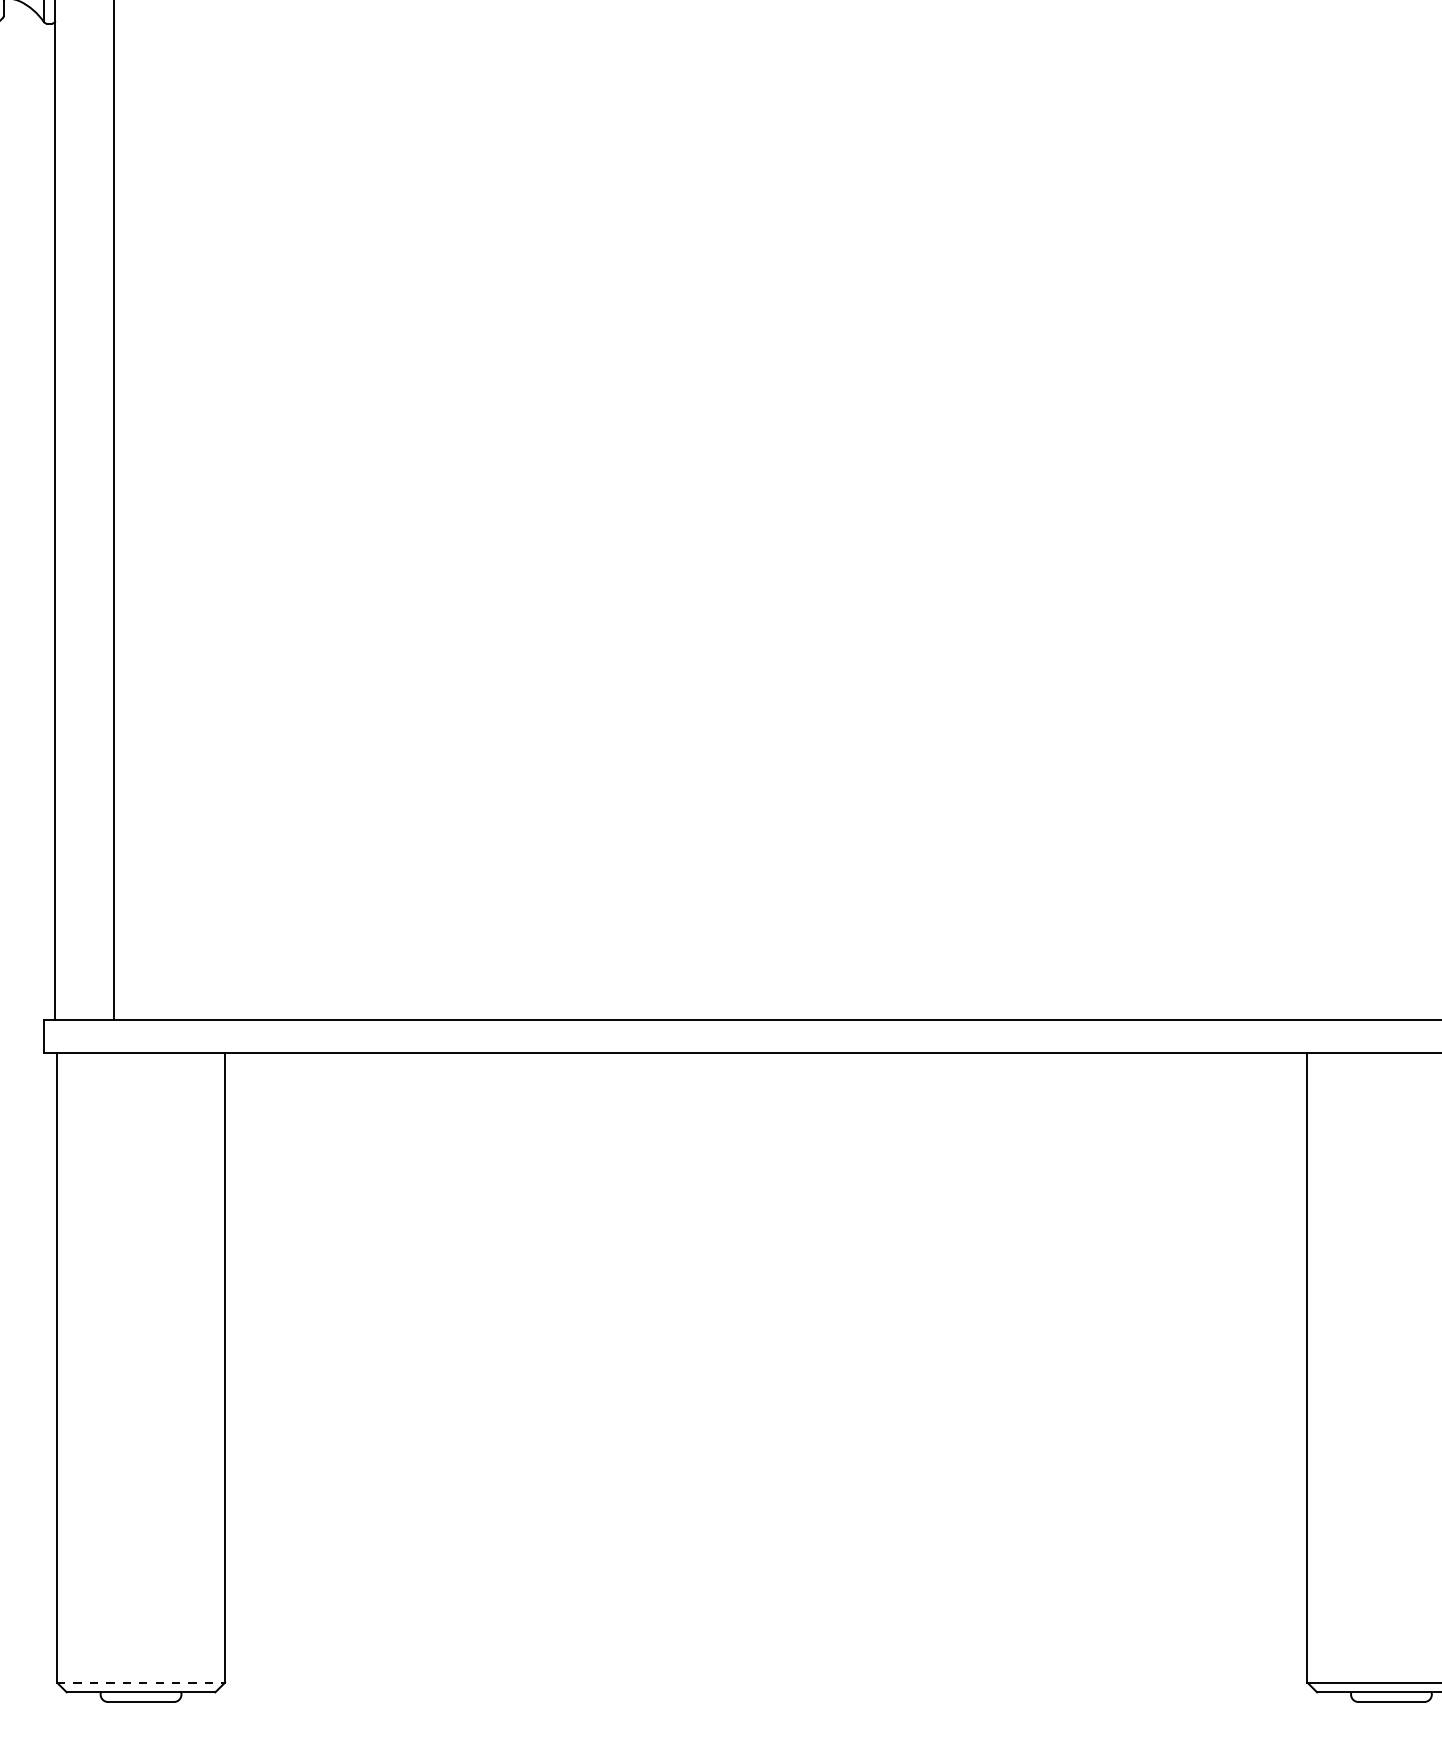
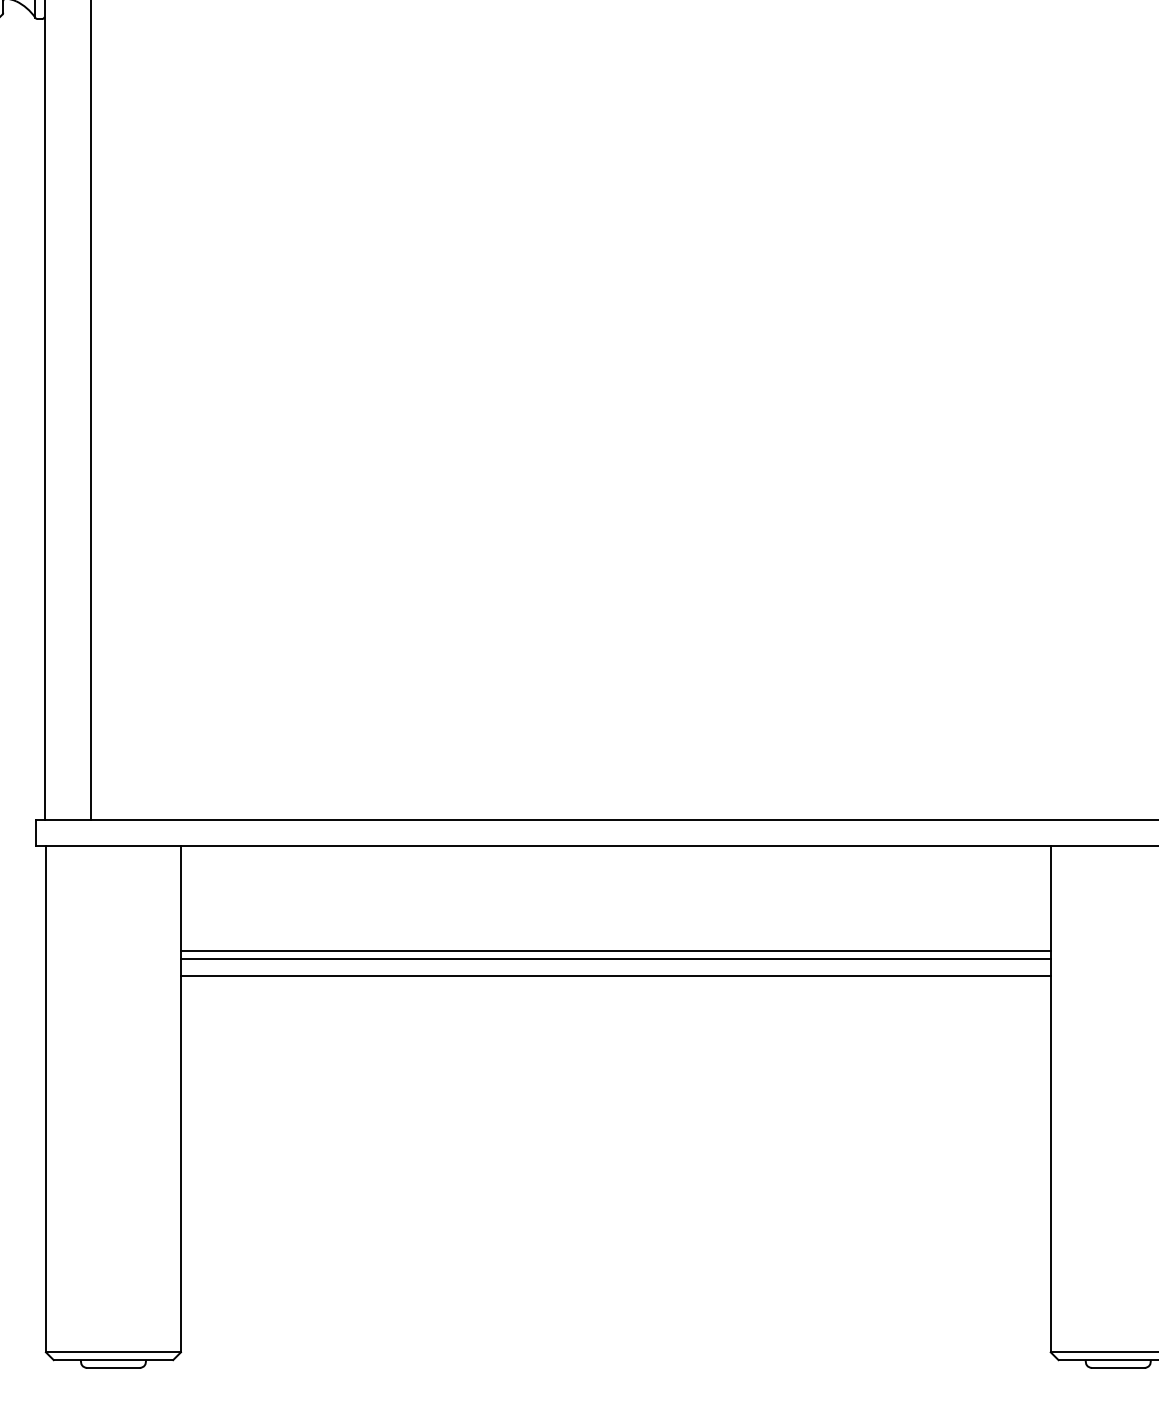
line: (766, 1183) -> (616, 951), added
line: (766, 1193) -> (616, 959), added
line: (766, 1214) -> (616, 976), added
line: (141, 1682) -> (113, 1352), dashed -> solid

